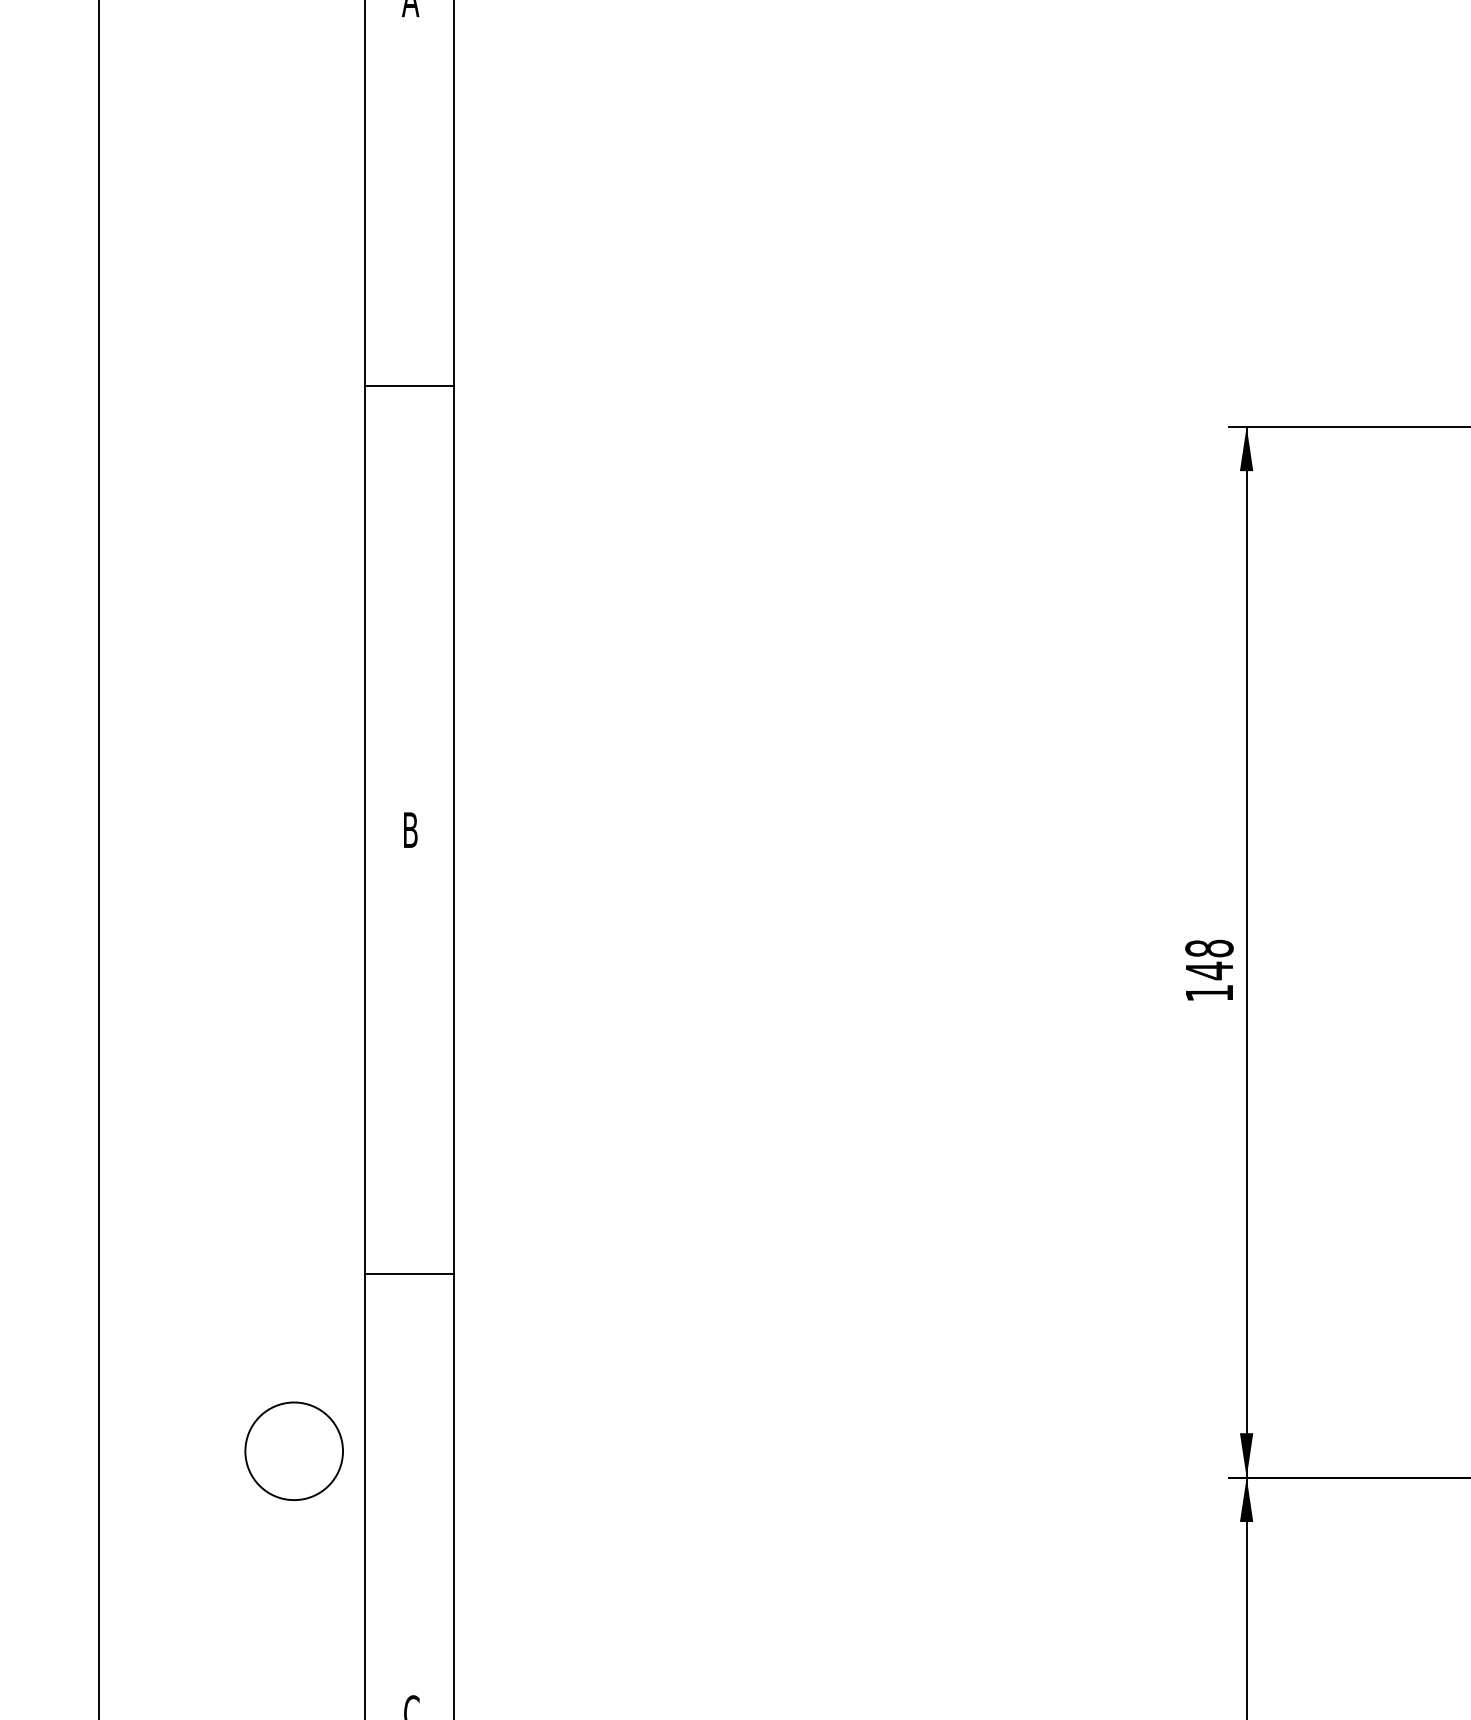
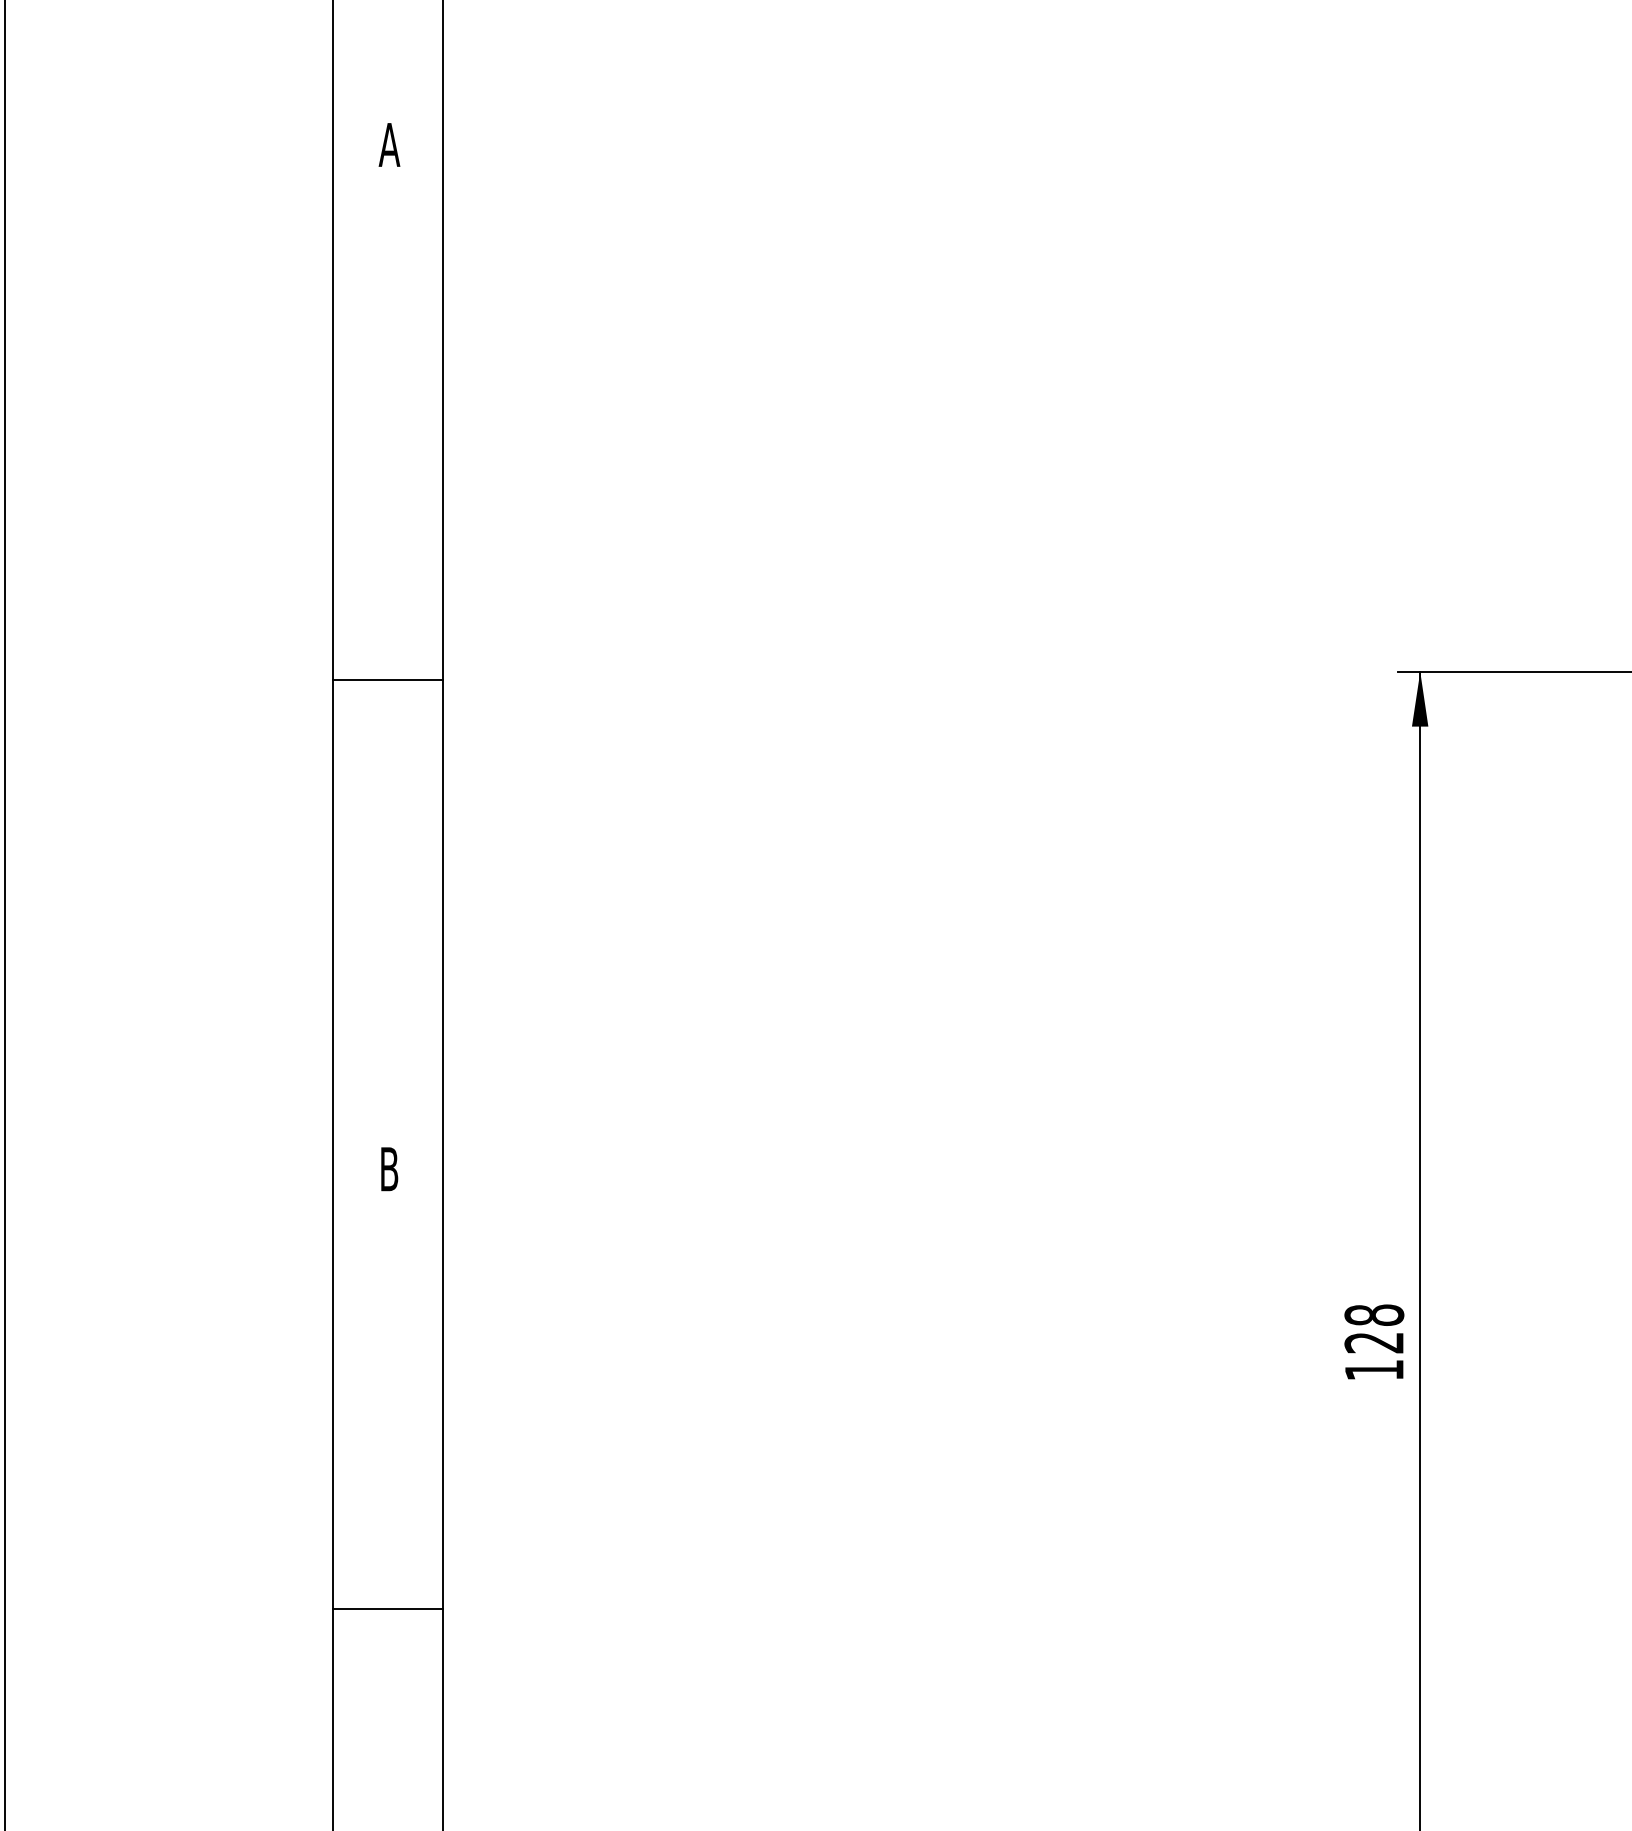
line: (409, 386) -> (388, 680), moved
text: (1208, 970) -> (1373, 1342), 148 -> 128
line: (409, 1273) -> (388, 1608), moved

